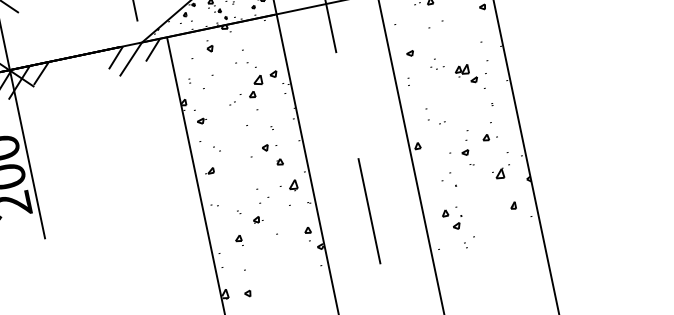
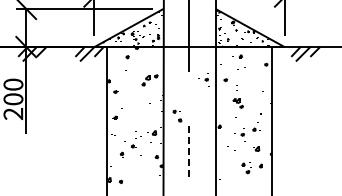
part: (366, 61) -> (203, 79), added
part: (465, 75) -> (237, 103), moved
part: (272, 153) -> (177, 115), moved
line: (370, 212) -> (189, 154), solid -> dashed
part: (452, 219) -> (246, 168), moved

